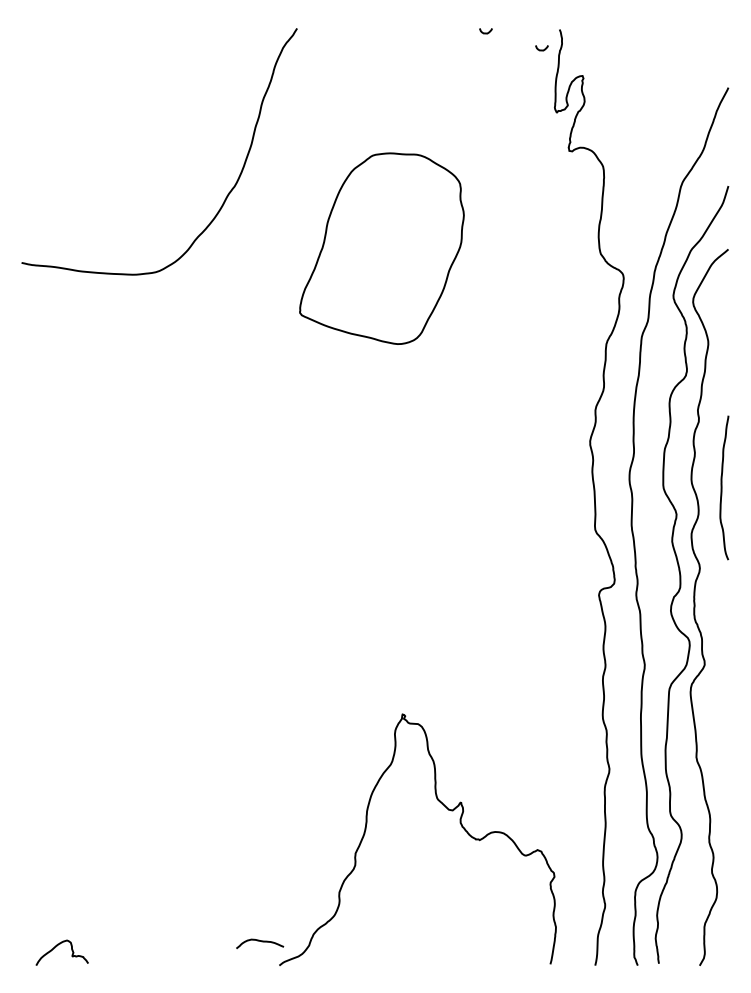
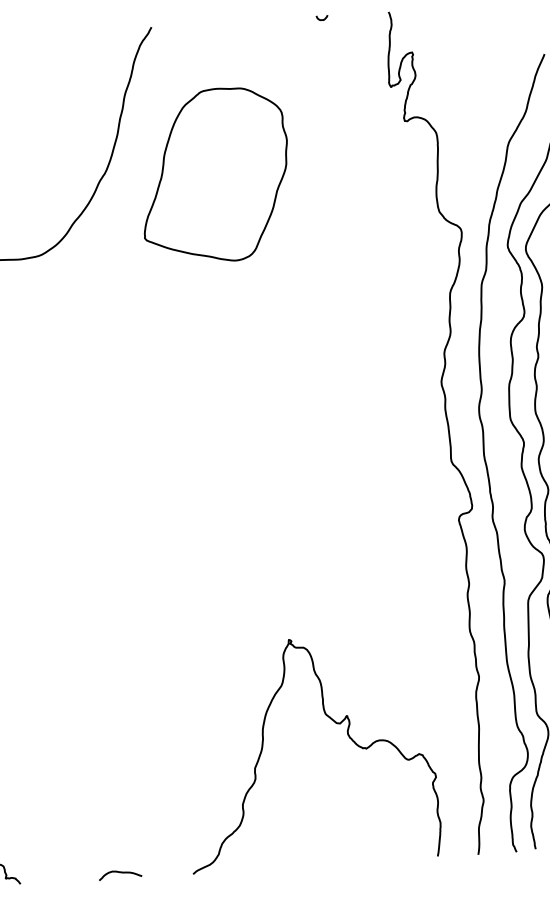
curve: (541, 49) -> (373, 31), removed
part: (381, 248) -> (214, 175), moved
curve: (261, 942) -> (121, 873), moved

